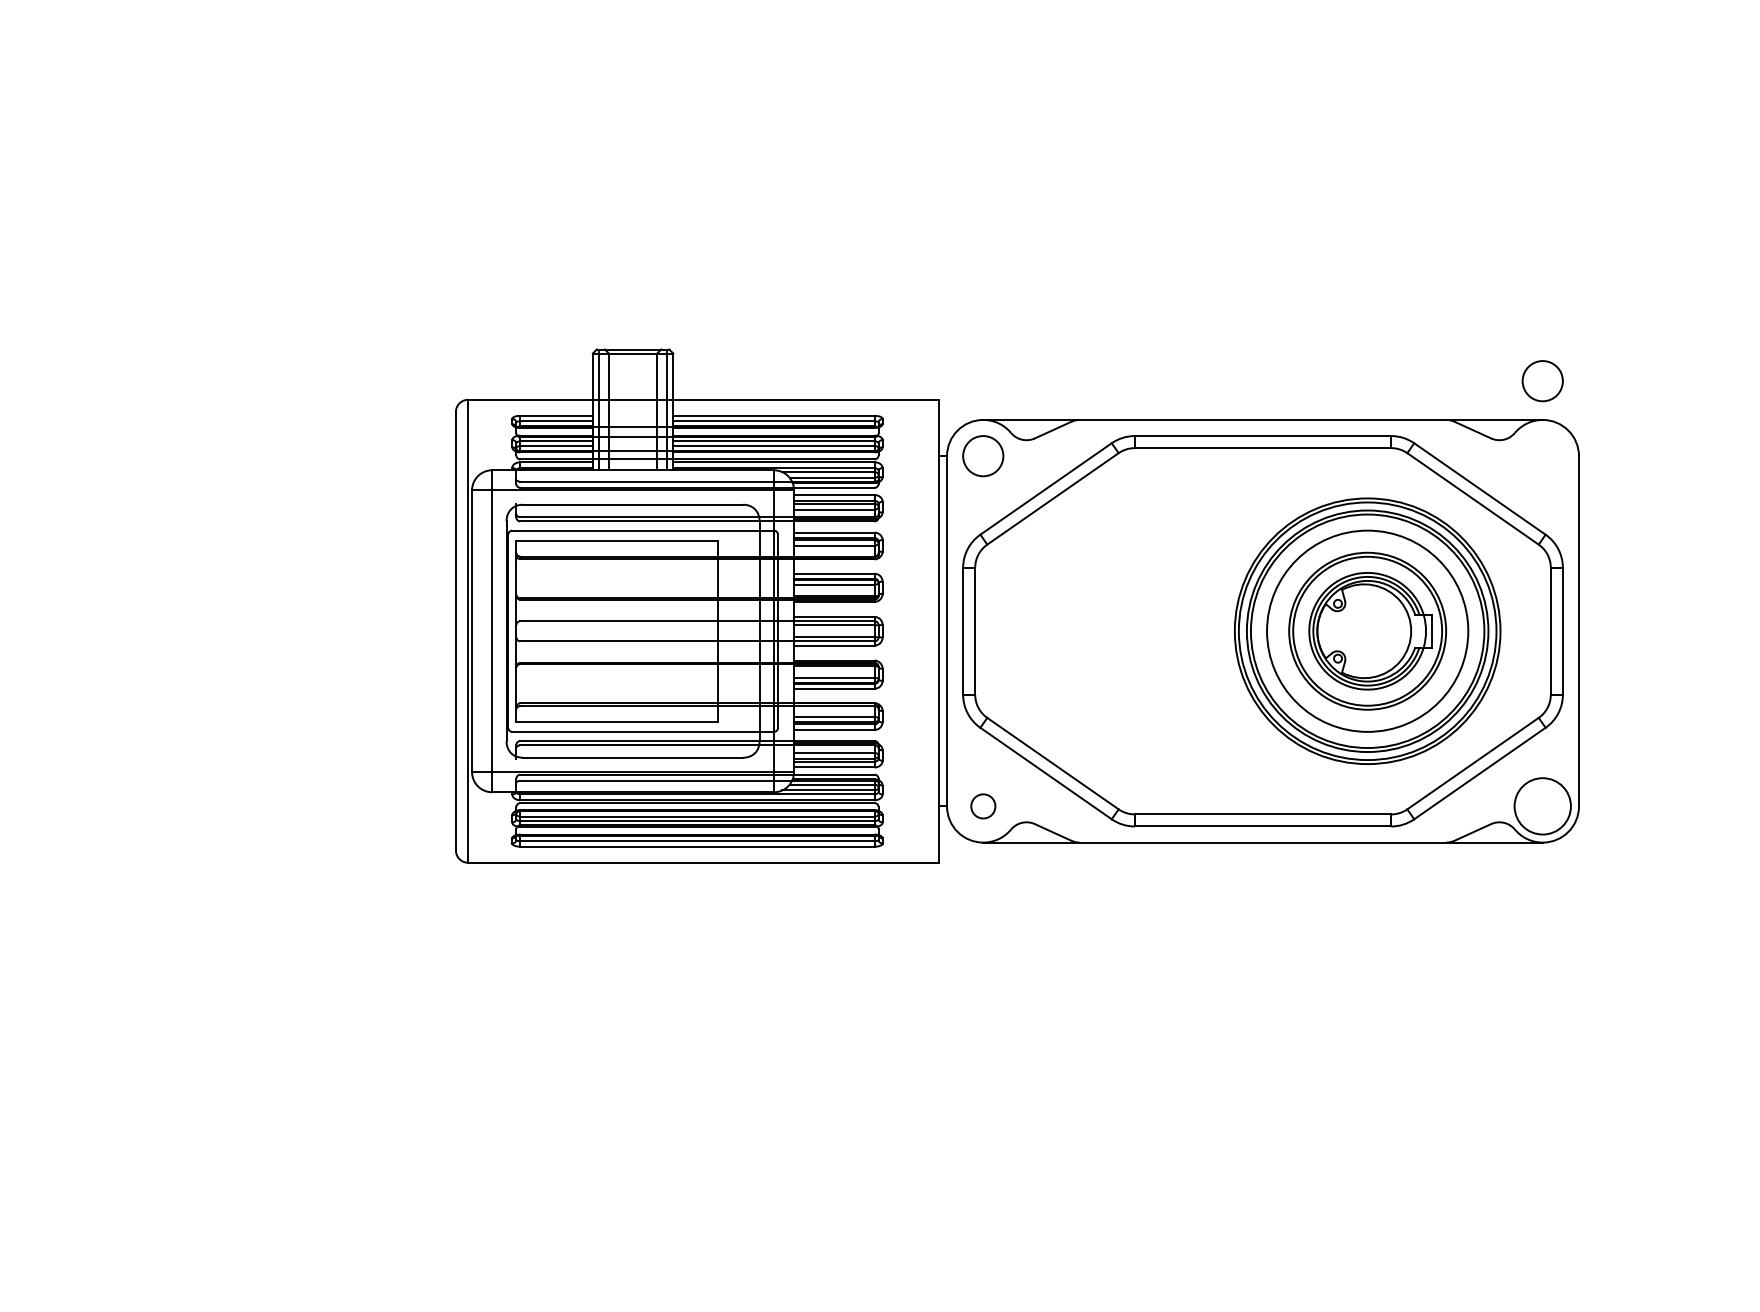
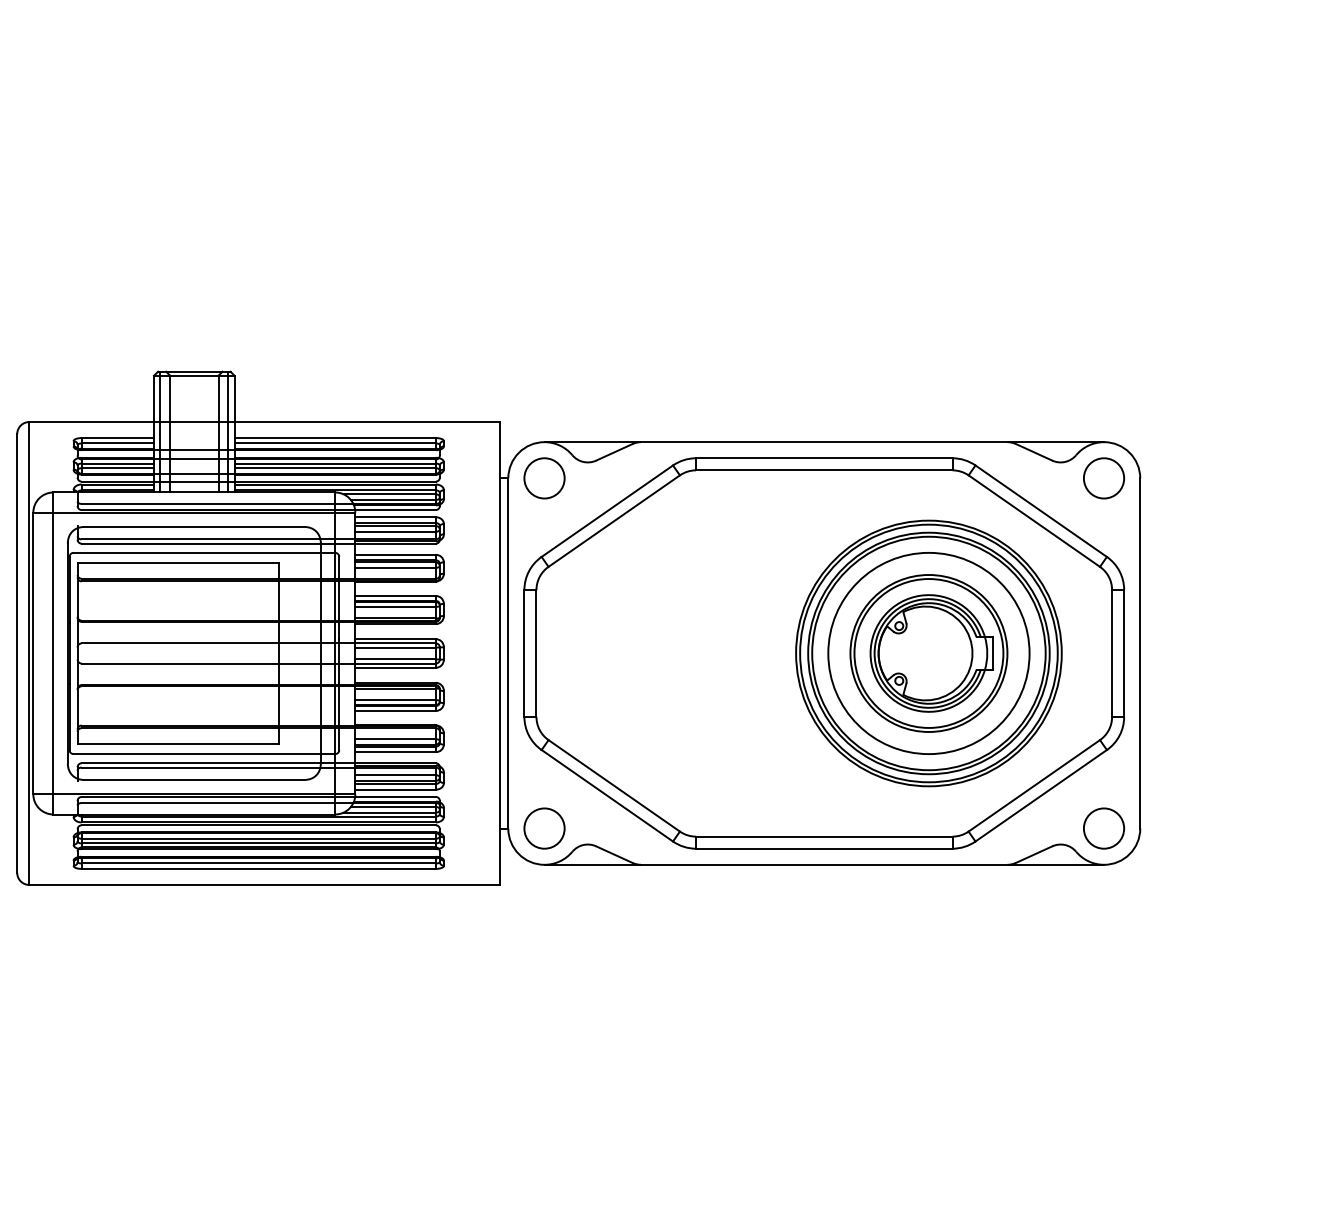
circle: (1542, 381) -> (1103, 478), moved
circle: (983, 806) -> (544, 828), size x1.67
circle: (1542, 806) -> (1103, 828), size x0.71

